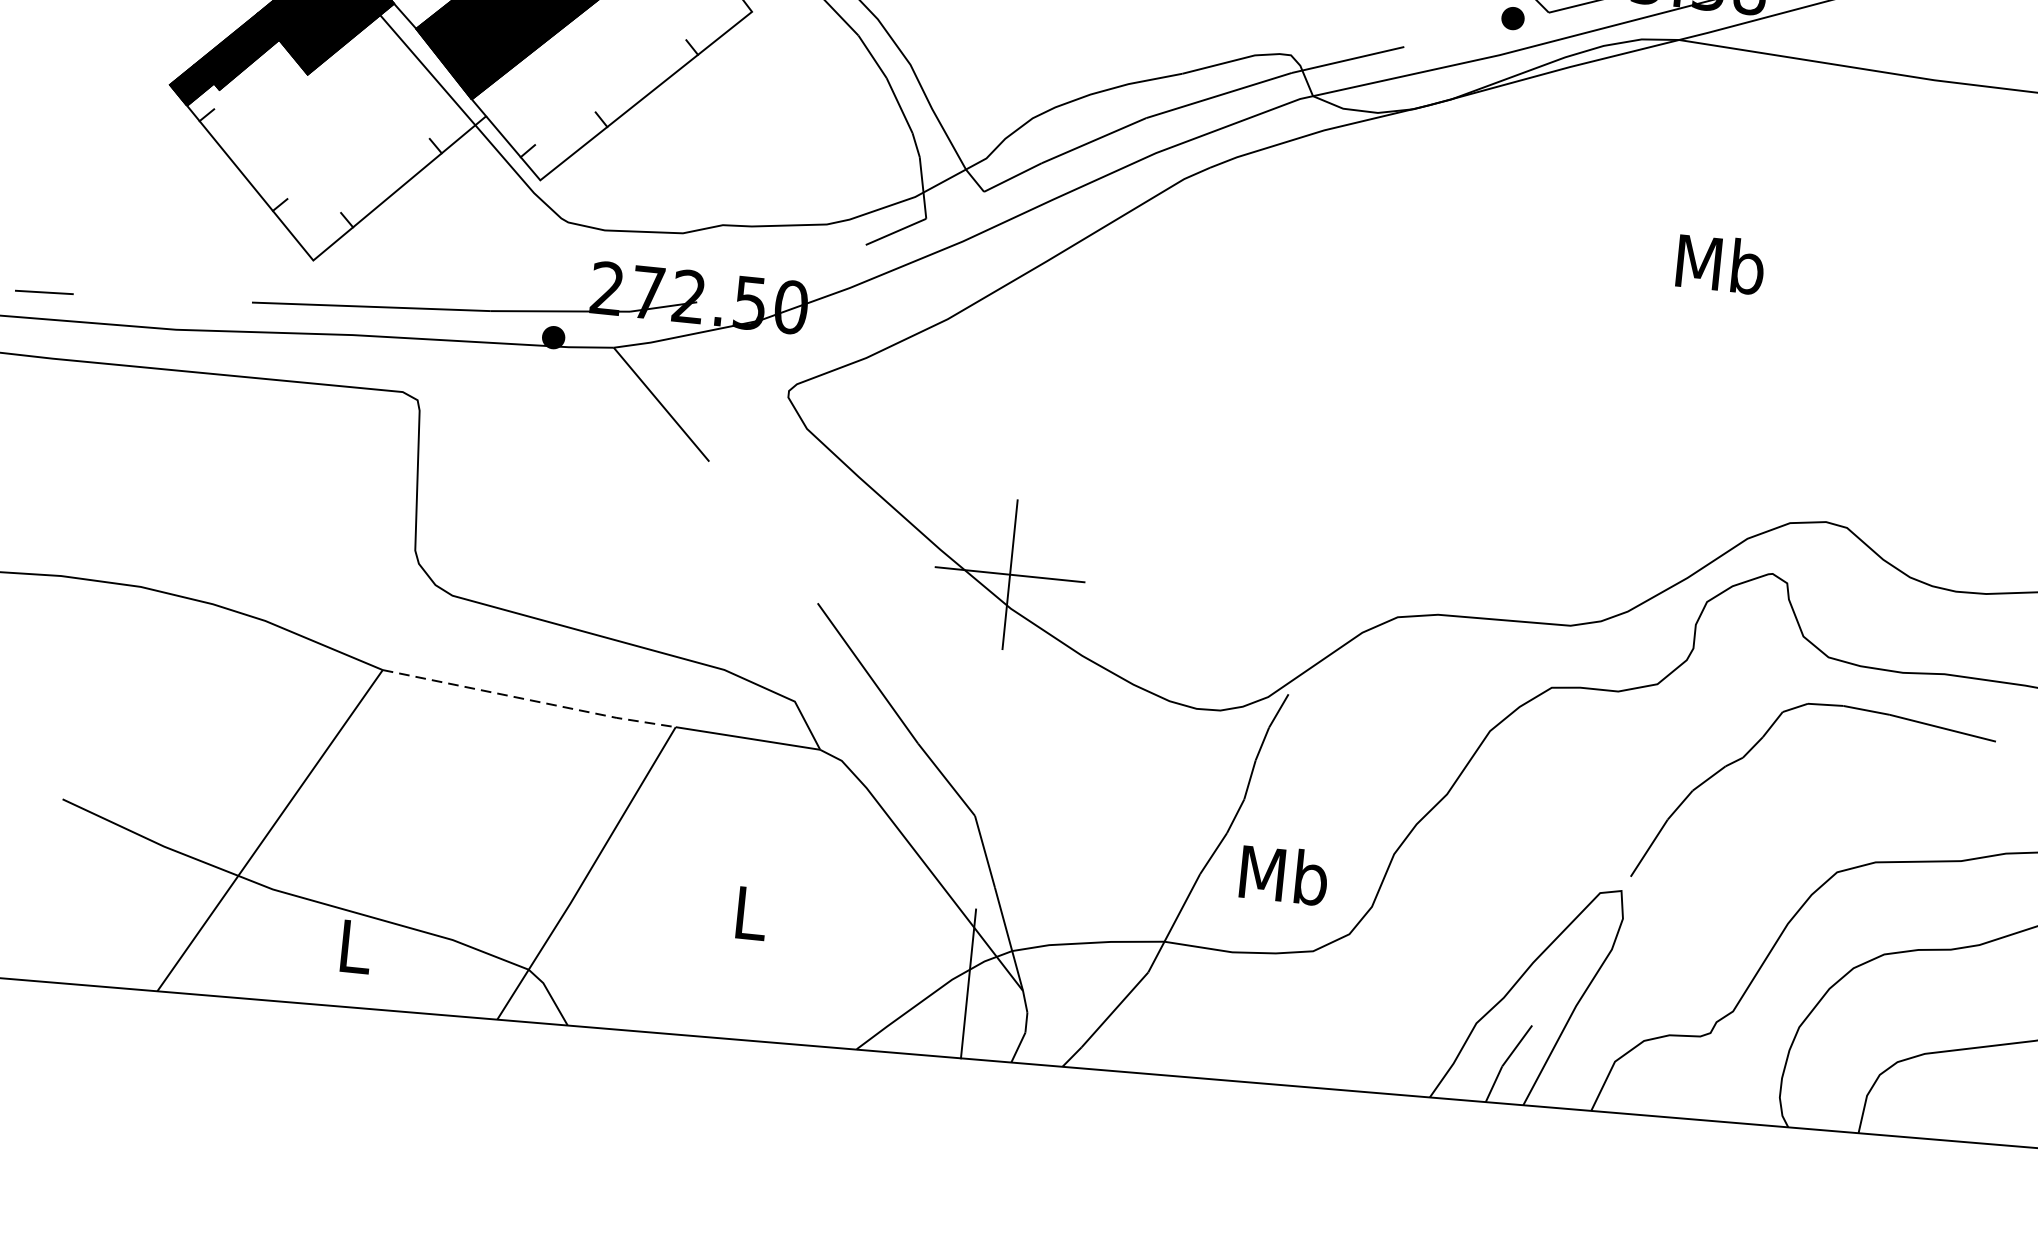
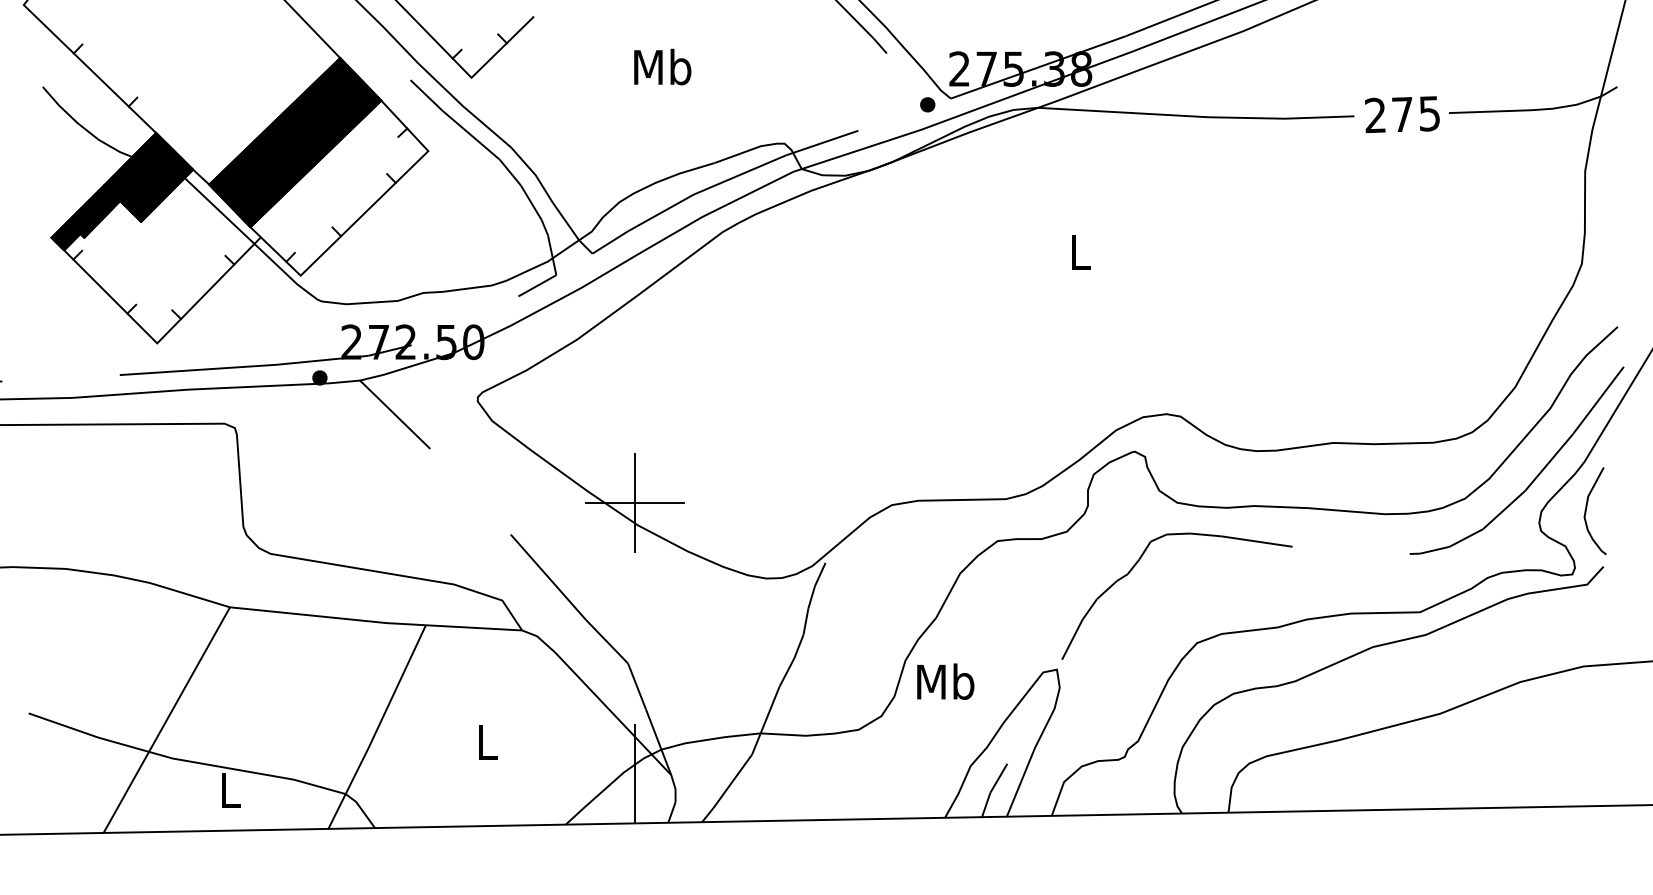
text: (1719, 263) -> (1079, 251), Mb -> L
line: (531, 700) -> (329, 617), dashed -> solid
text: (1283, 874) -> (945, 681), moved

